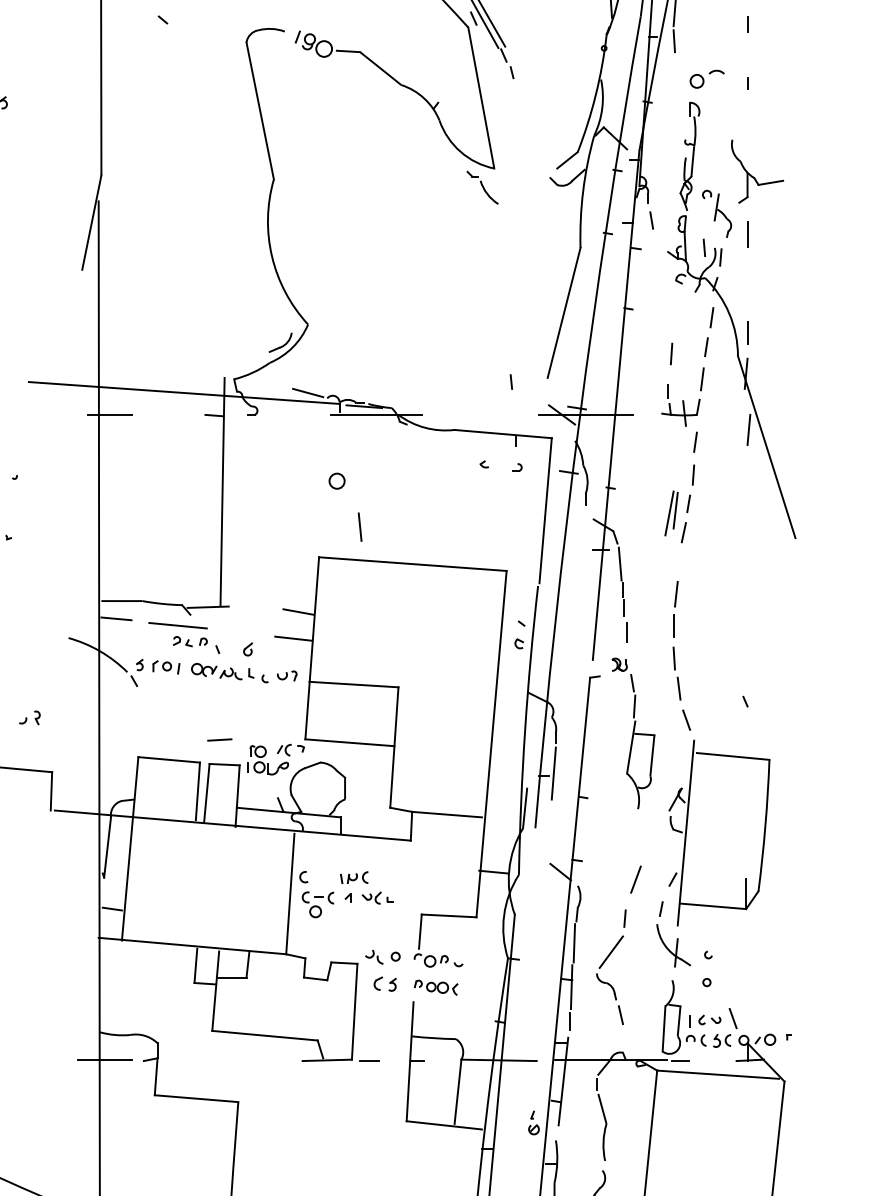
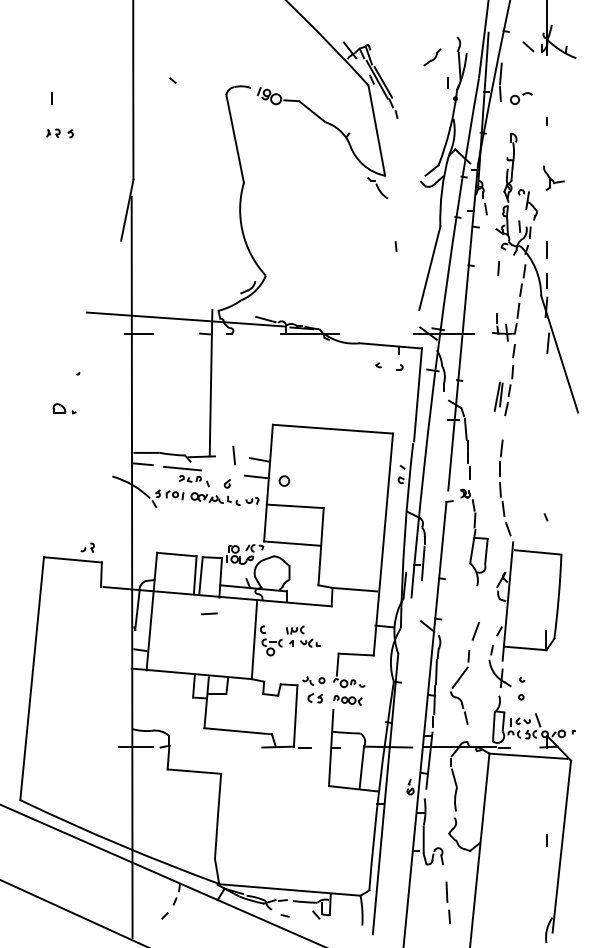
line: (746, 22) -> (447, 82), moved
part: (707, 79) -> (521, 98), moved
part: (757, 171) -> (553, 177), size x0.6
line: (746, 233) -> (546, 249), moved
line: (671, 353) -> (498, 268), moved
line: (510, 381) -> (395, 246), moved
circle: (337, 480) -> (284, 480), moved
line: (359, 527) -> (233, 455), moved
part: (29, 717) -> (87, 547), moved
line: (220, 739) -> (209, 613), moved

